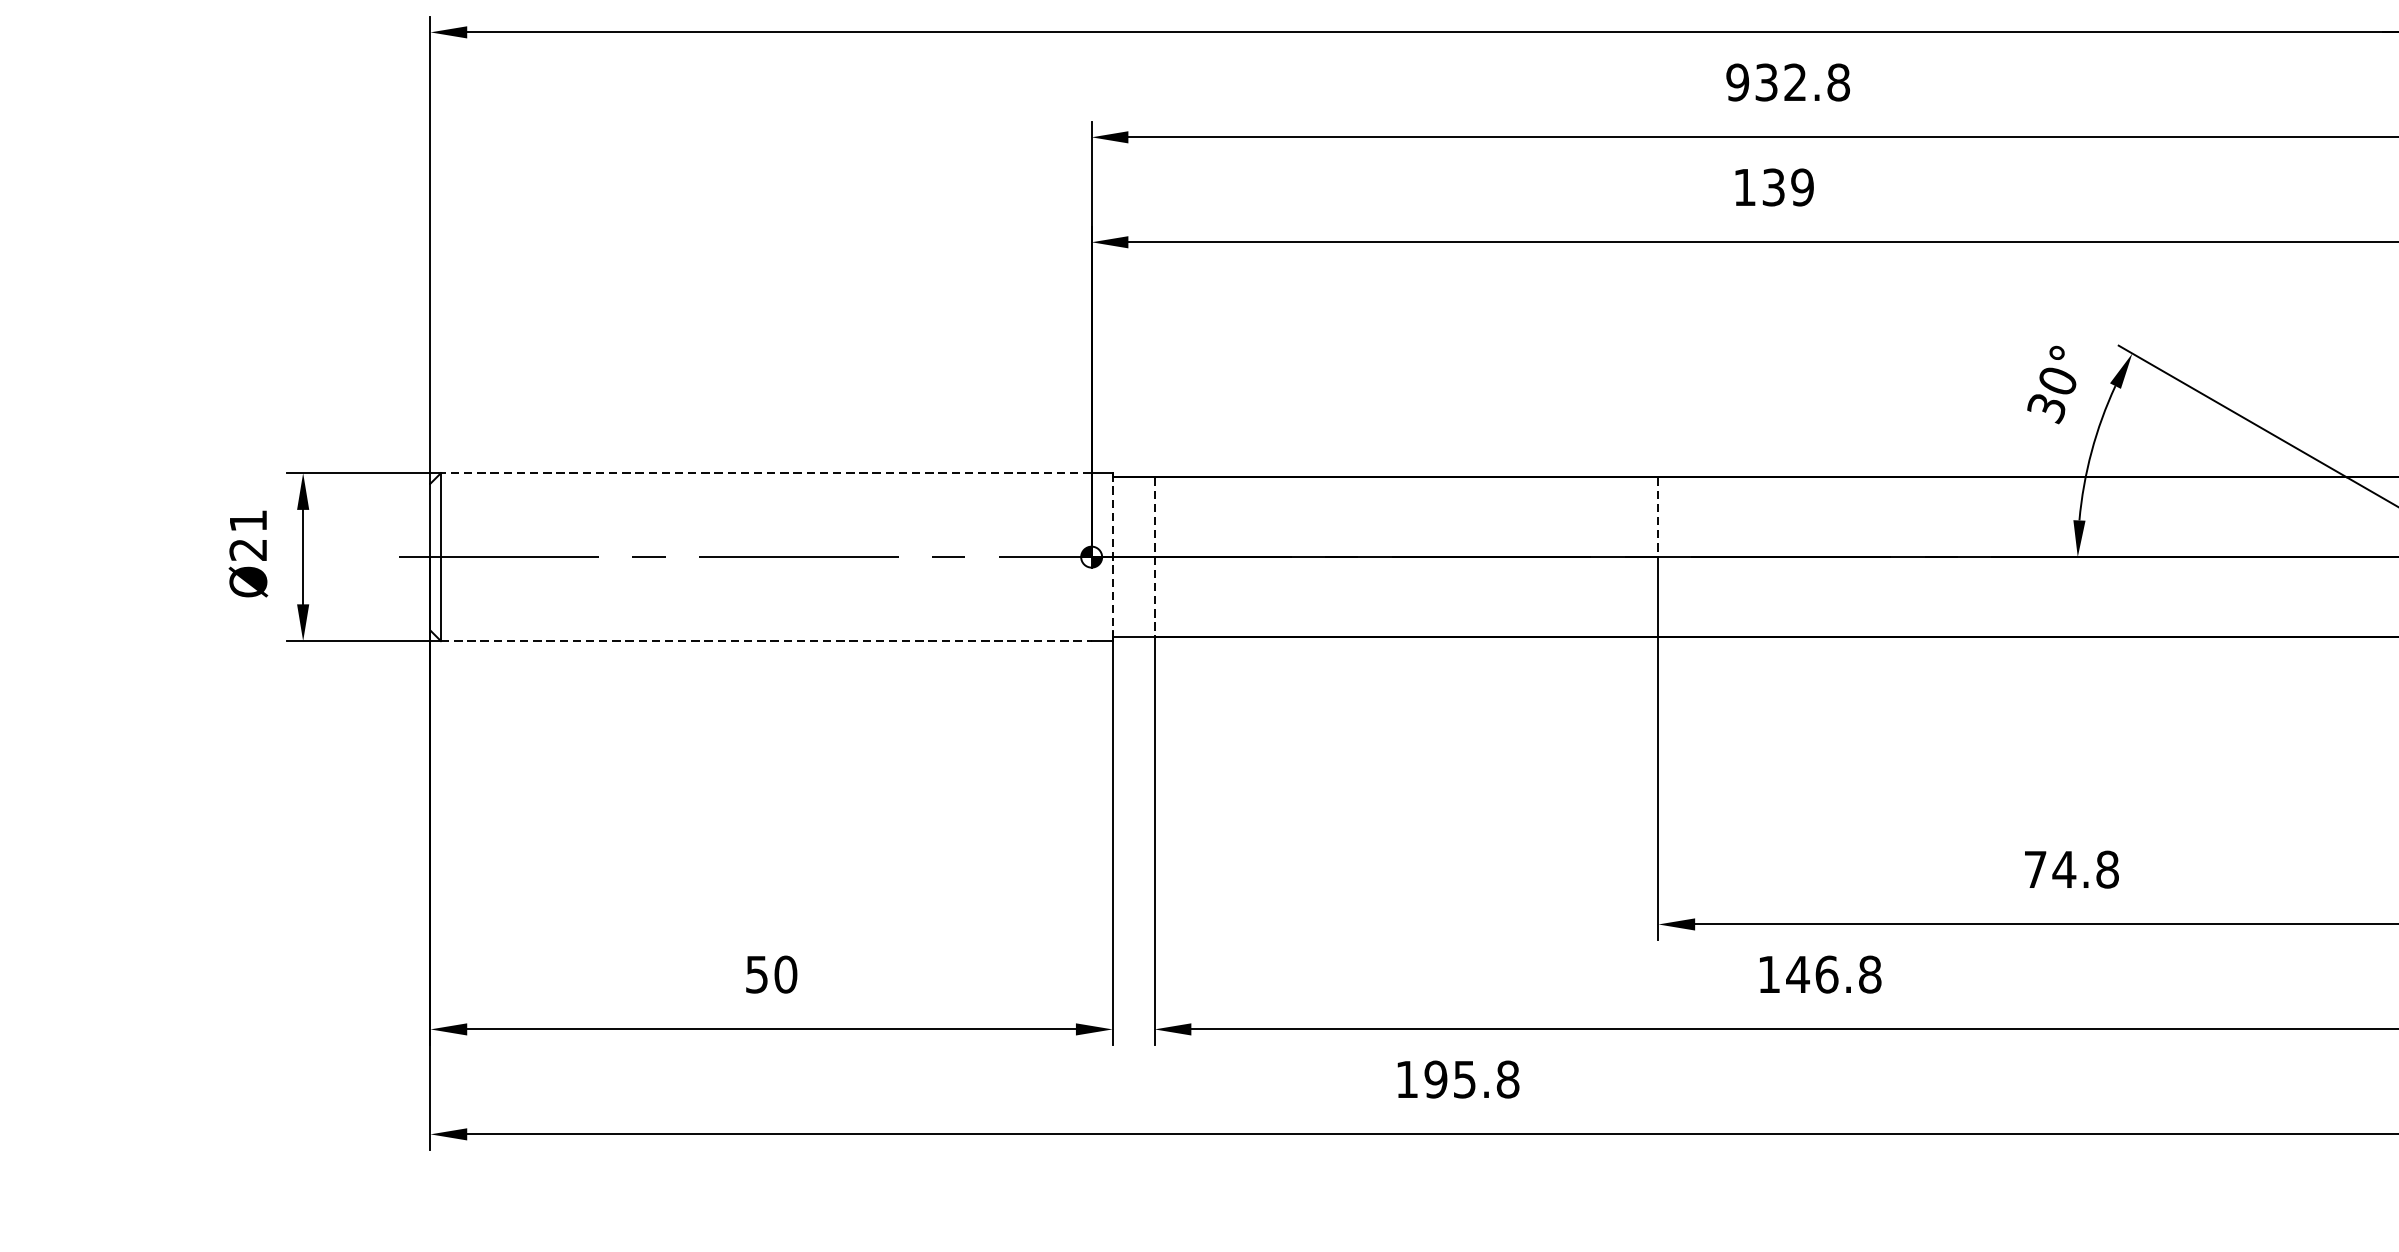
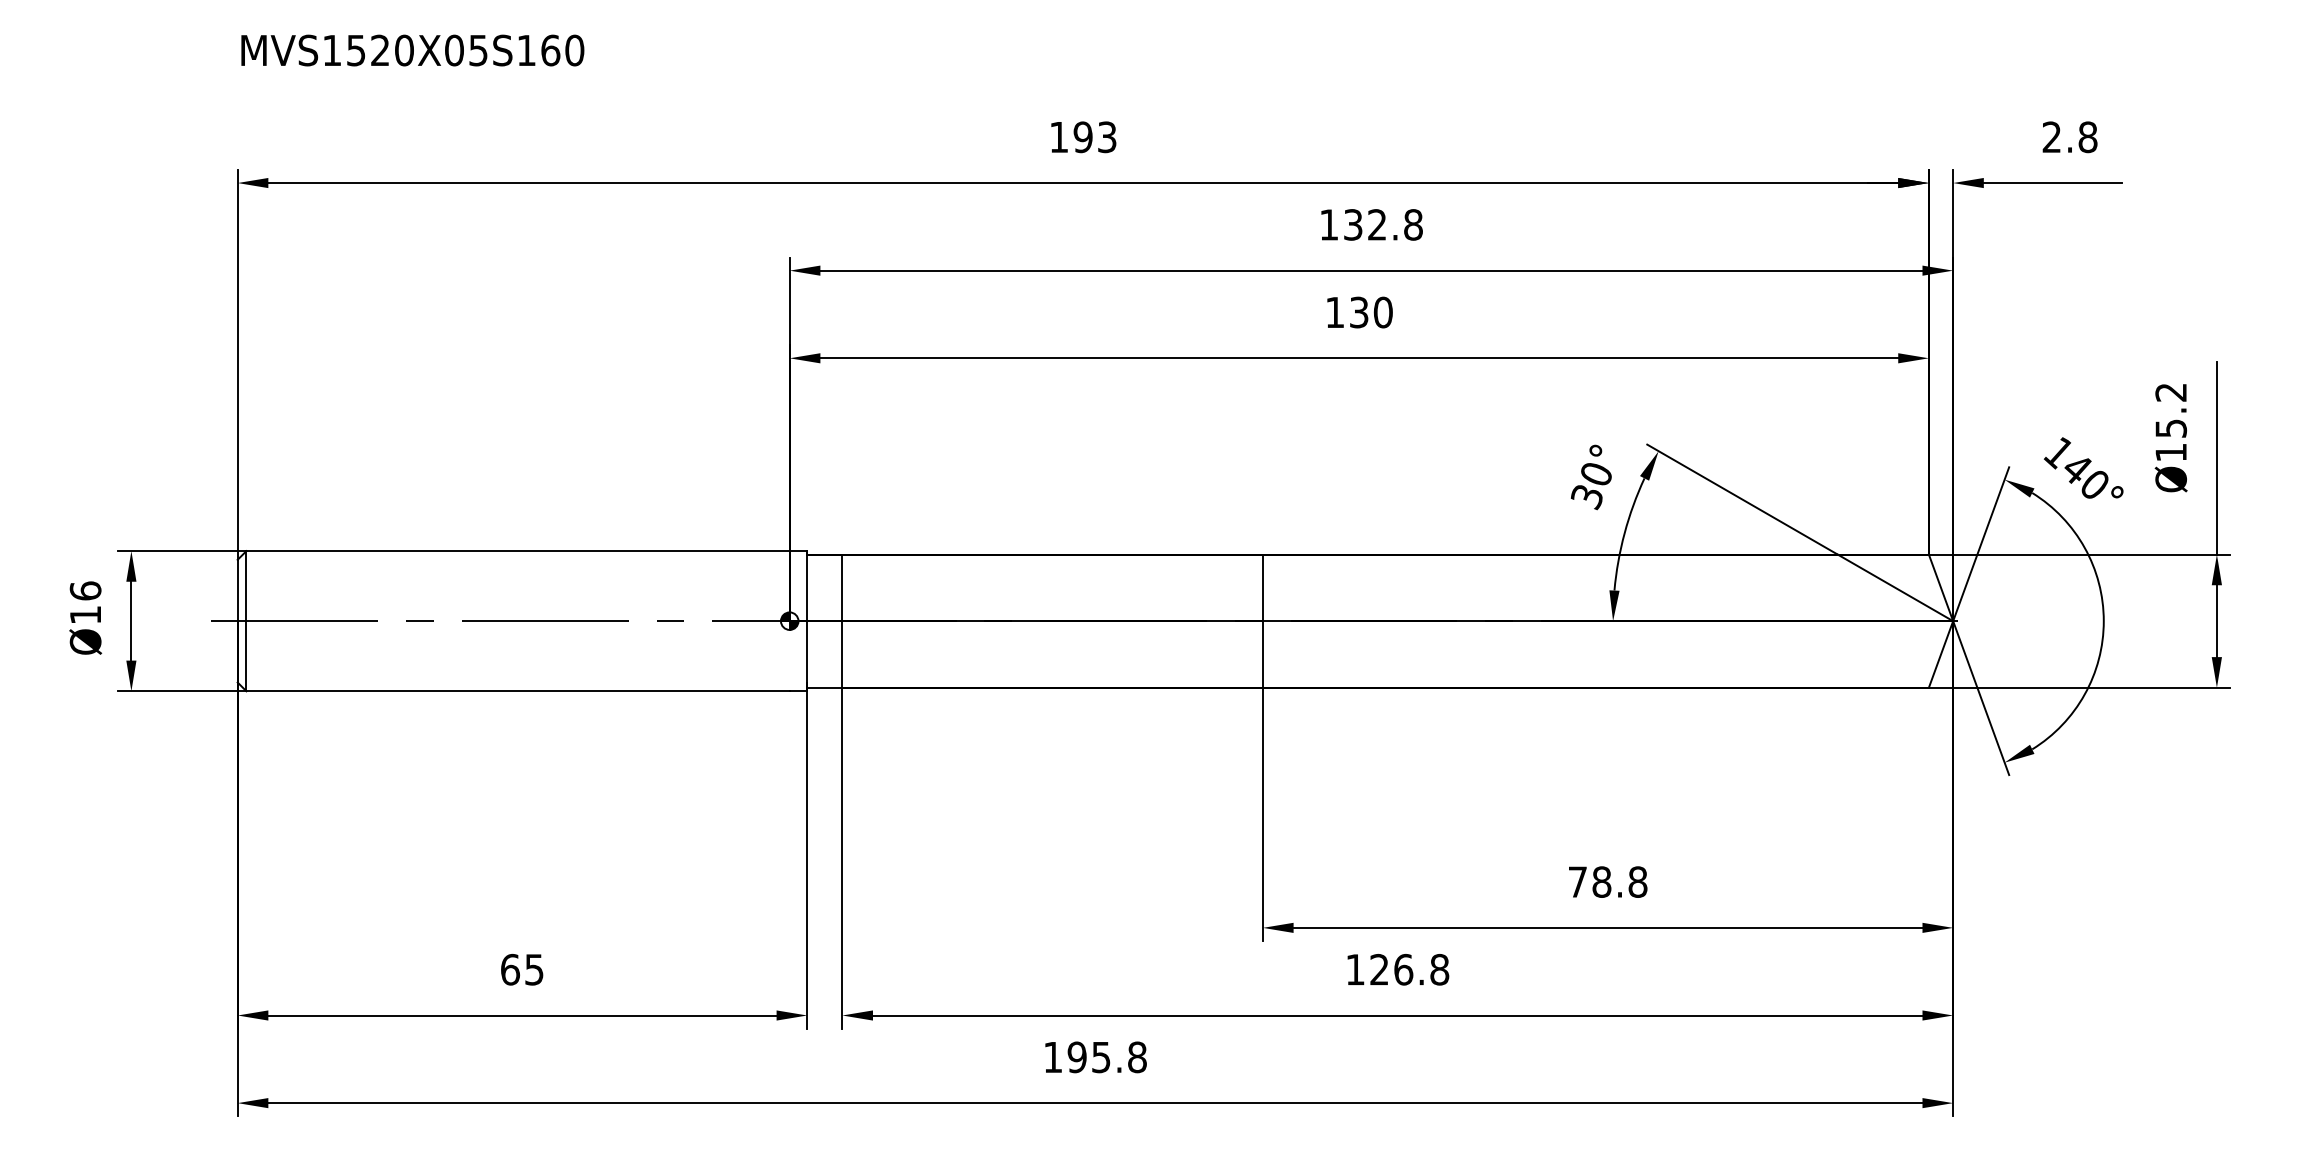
text: (1736, 82) -> (1328, 224), 932.8 -> 132.8
text: (1801, 187) -> (1382, 312), 139 -> 130
line: (766, 473) -> (518, 551), dashed -> solid
line: (1657, 517) -> (1262, 588), dashed -> solid
text: (248, 534) -> (85, 602), Ø21 -> Ø16
line: (1112, 557) -> (807, 621), dashed -> solid
line: (1154, 557) -> (842, 621), dashed -> solid
line: (766, 641) -> (518, 691), dashed -> solid
text: (2063, 868) -> (1601, 881), 74.8 -> 78.8
text: (771, 974) -> (522, 969), 50 -> 65
text: (1798, 974) -> (1379, 969), 146.8 -> 126.8

